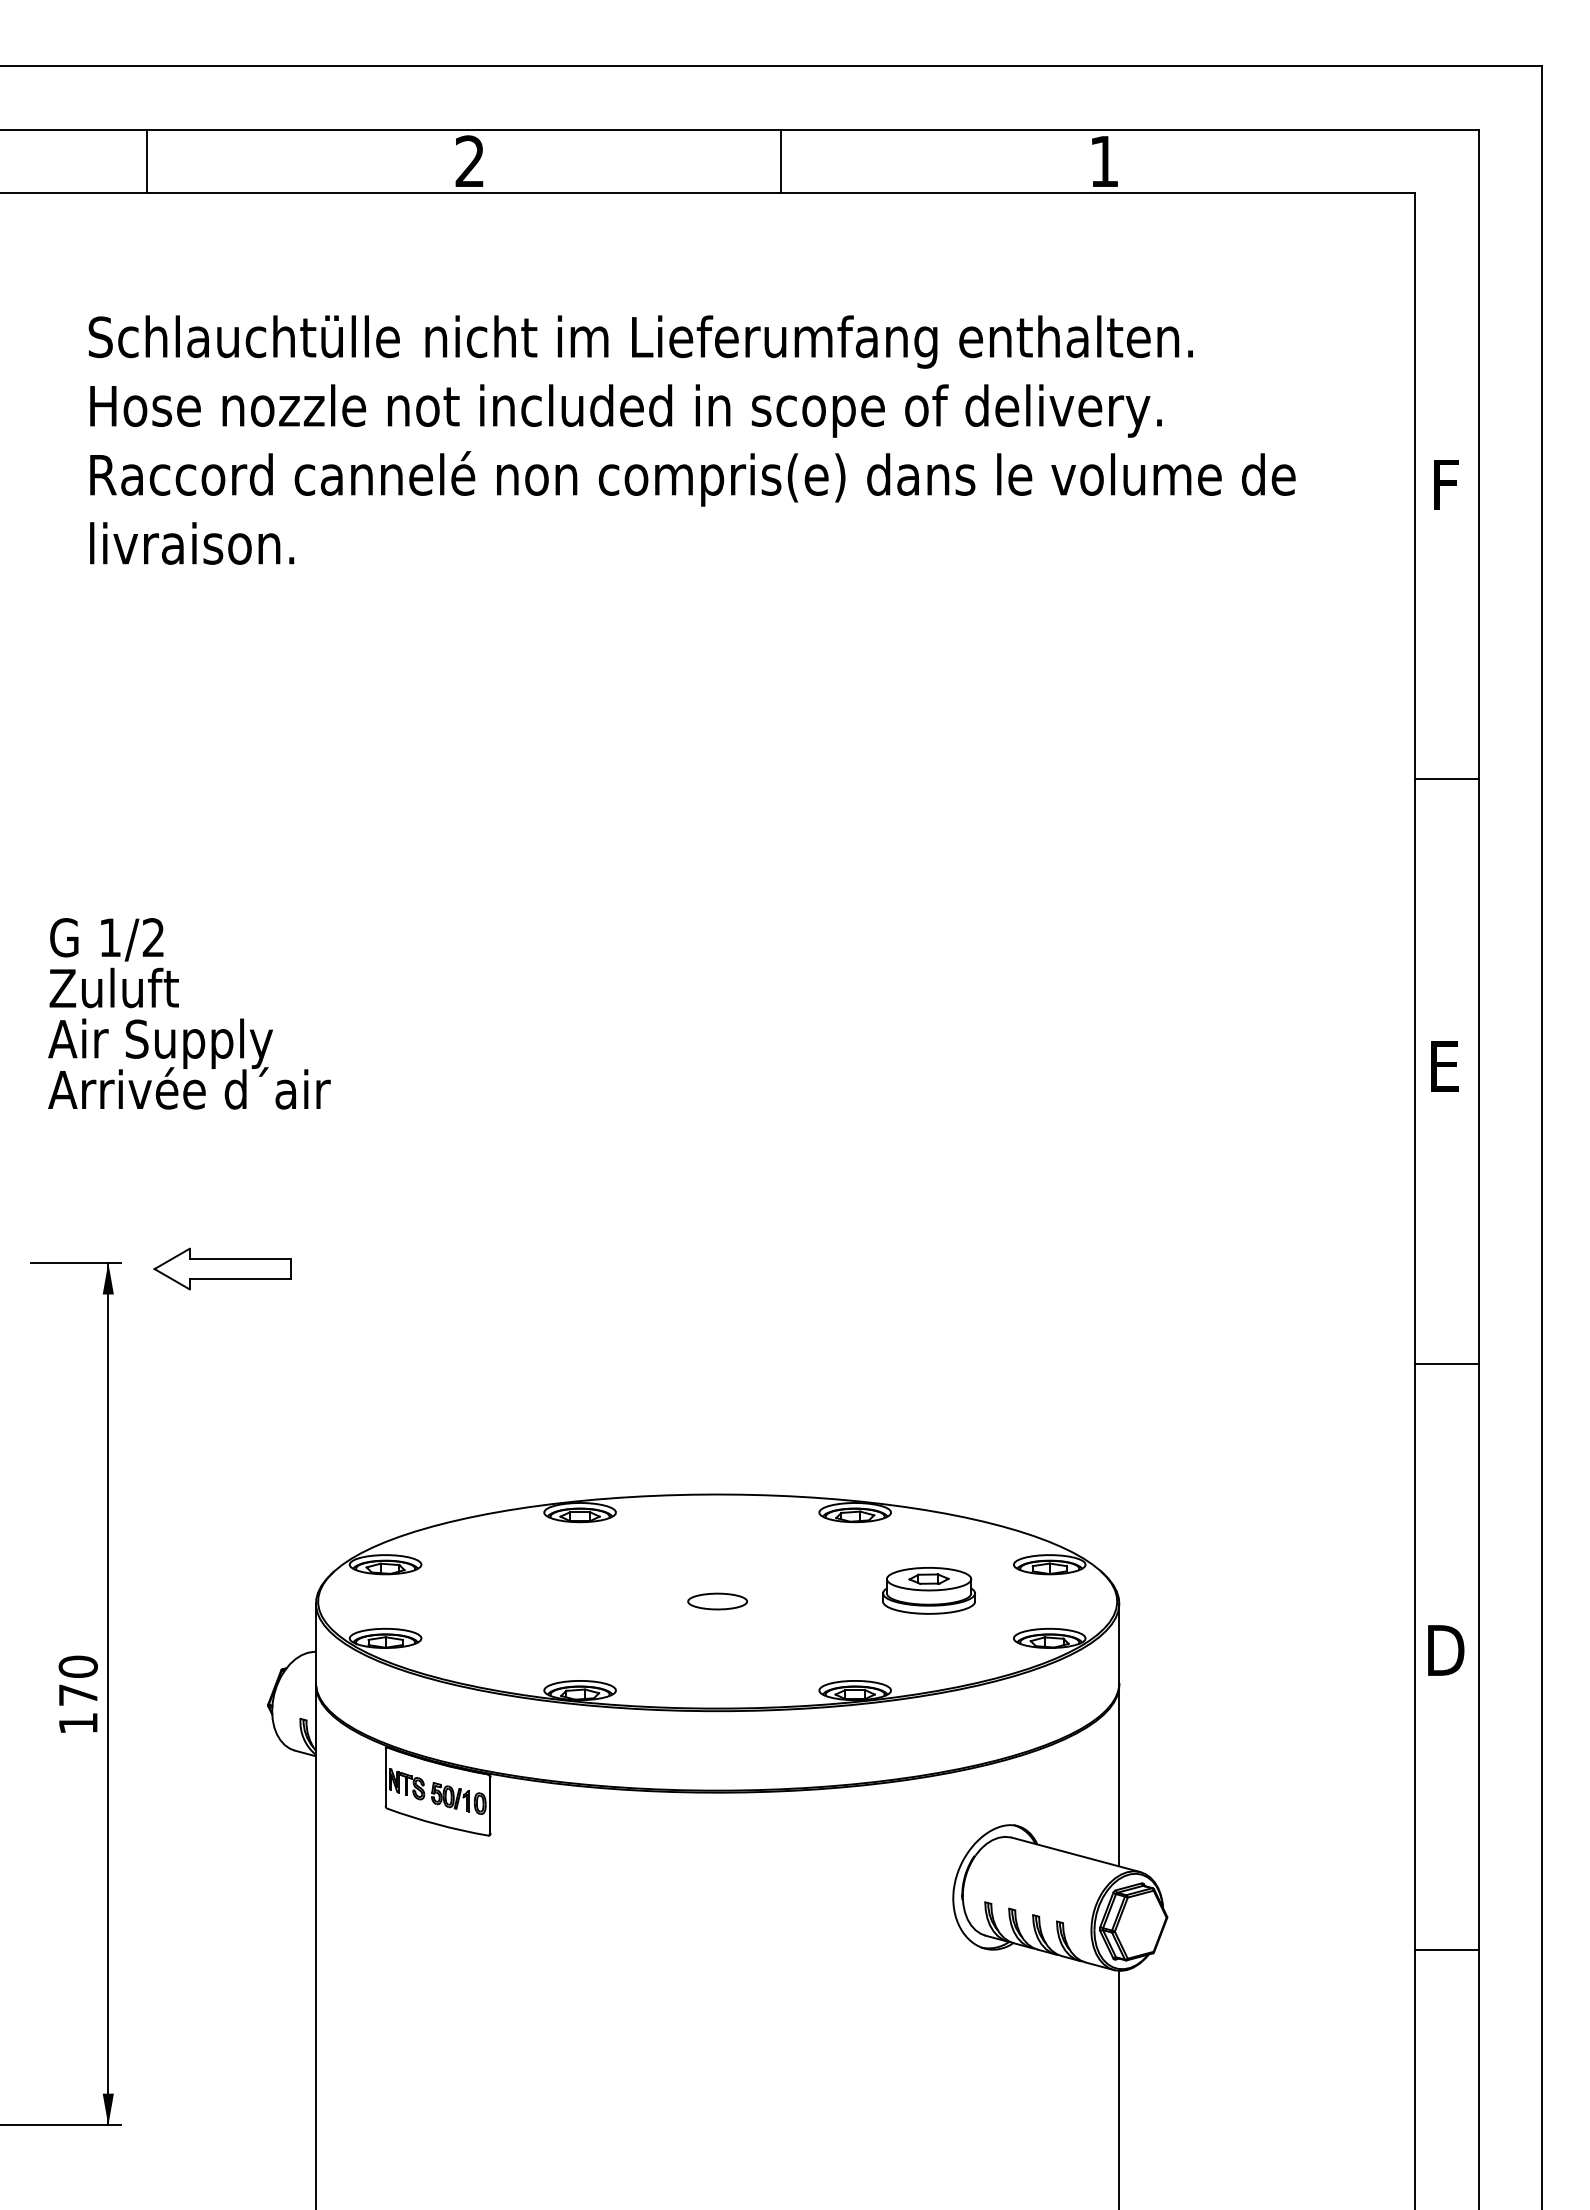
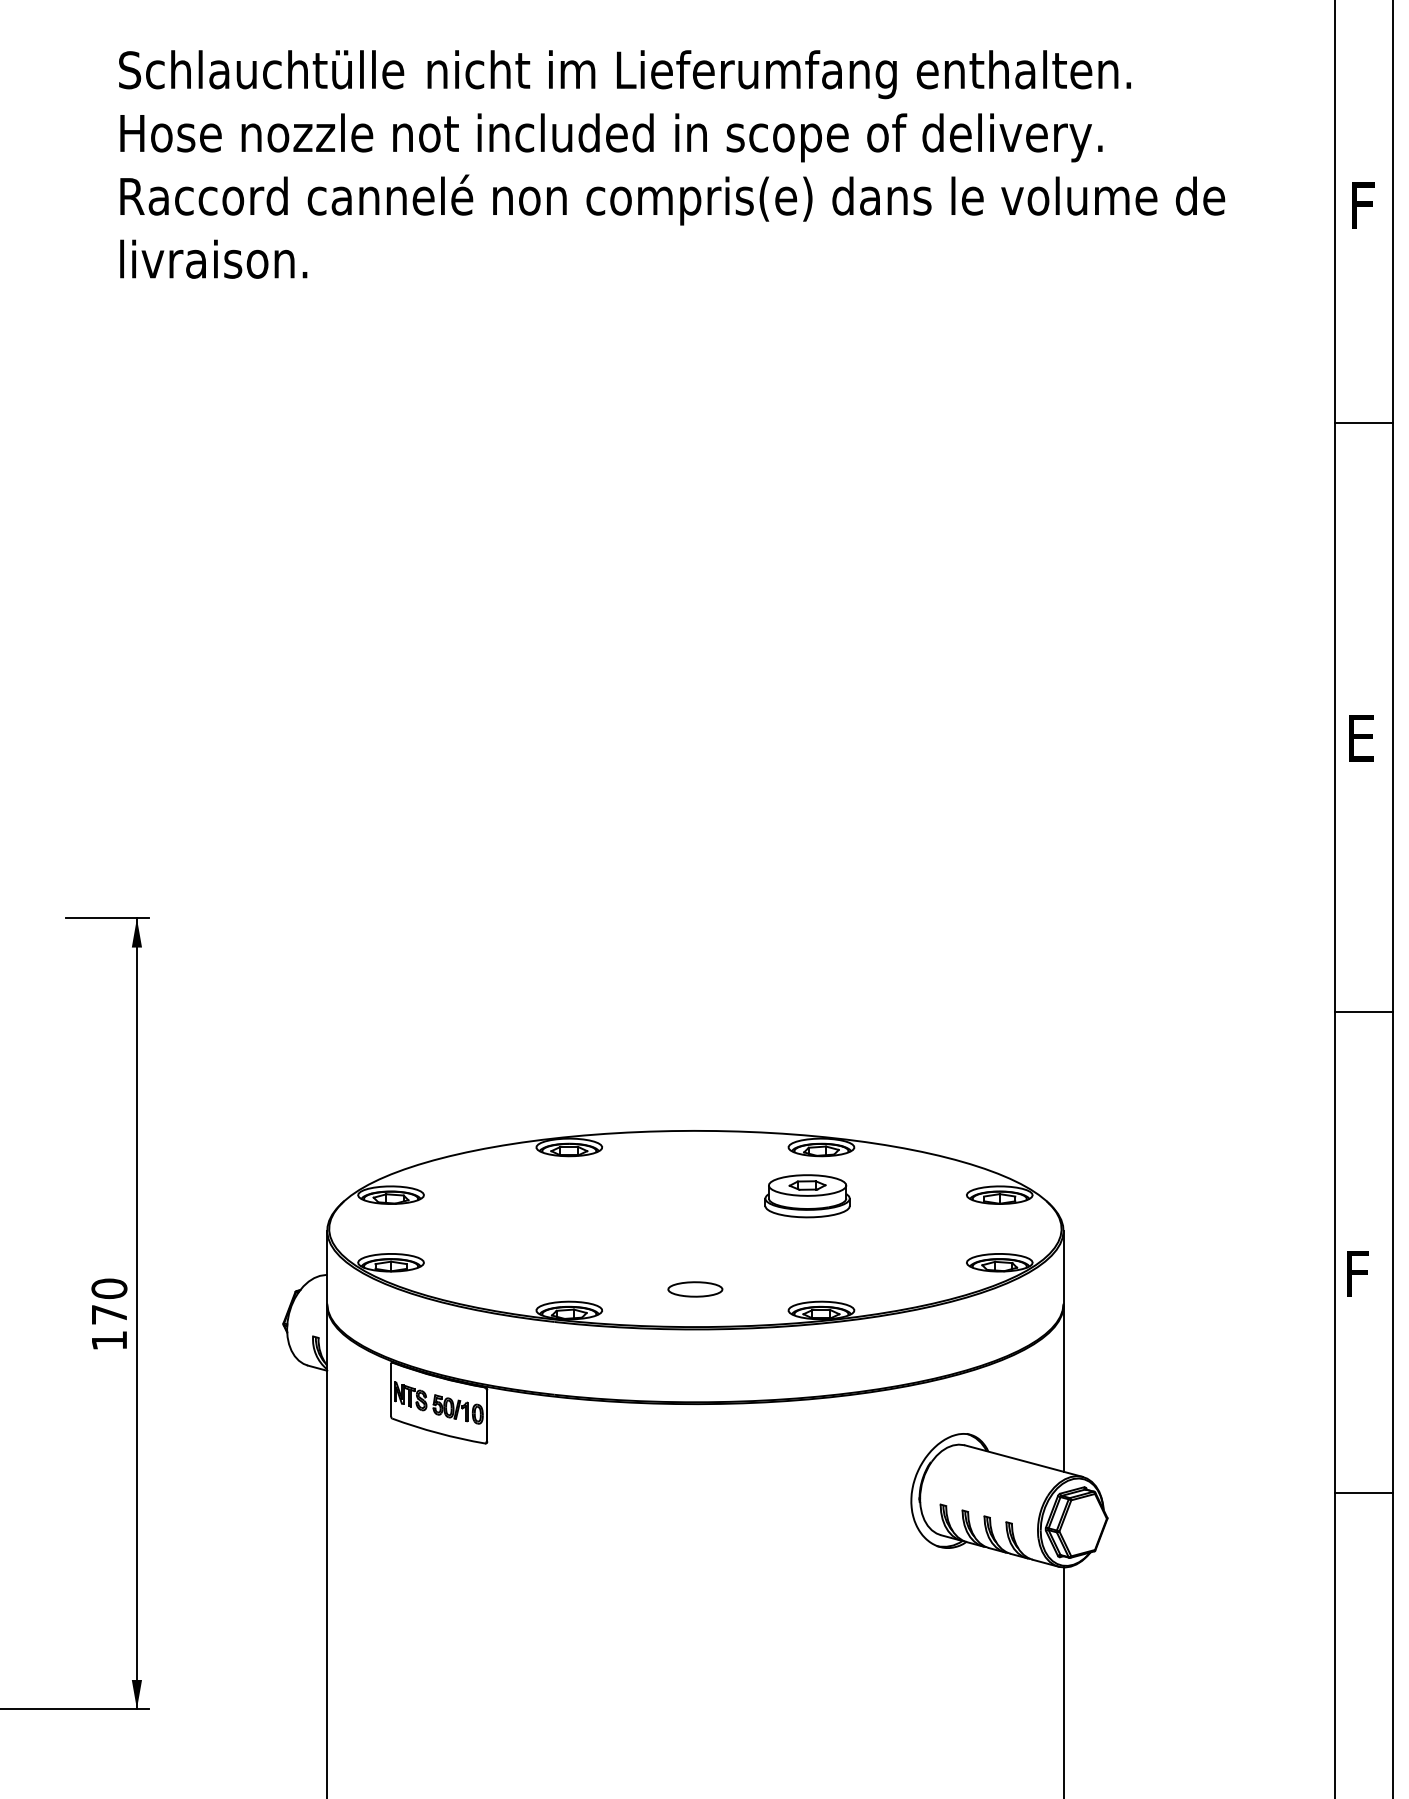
line: (1446, 778) -> (1363, 422), moved
part: (178, 1007) -> (201, 684), removed
part: (222, 1268) -> (241, 923), removed
part: (928, 1590) -> (807, 1195), moved
part: (717, 1601) -> (695, 1289), moved
text: (1446, 1650) -> (1363, 1273), D -> F
line: (1446, 1950) -> (1363, 1493), moved

